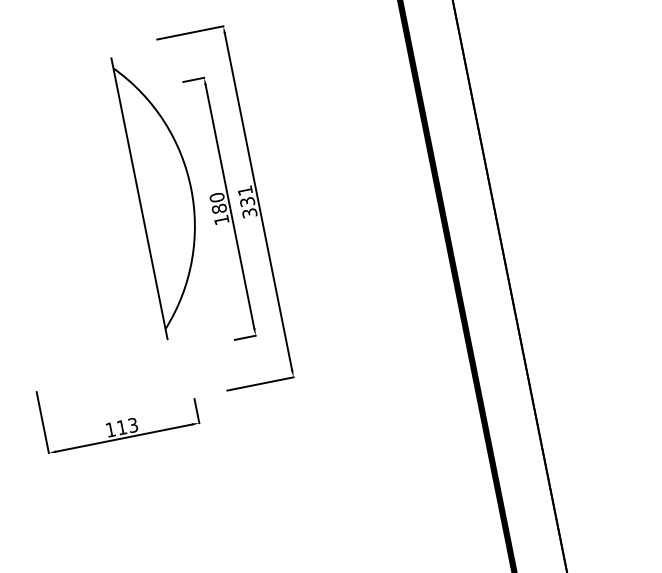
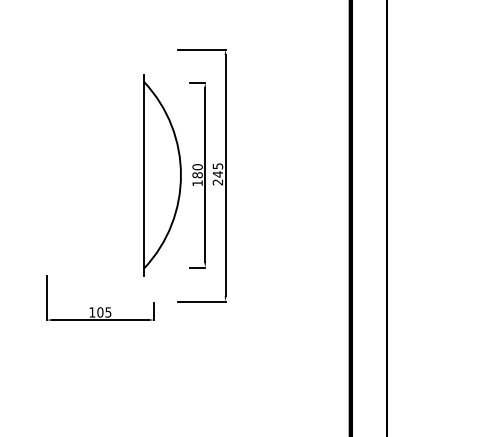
part: (165, 193) -> (162, 175), moved
text: (246, 202) -> (217, 174), 331 -> 245
text: (127, 426) -> (104, 312), 113 -> 105

